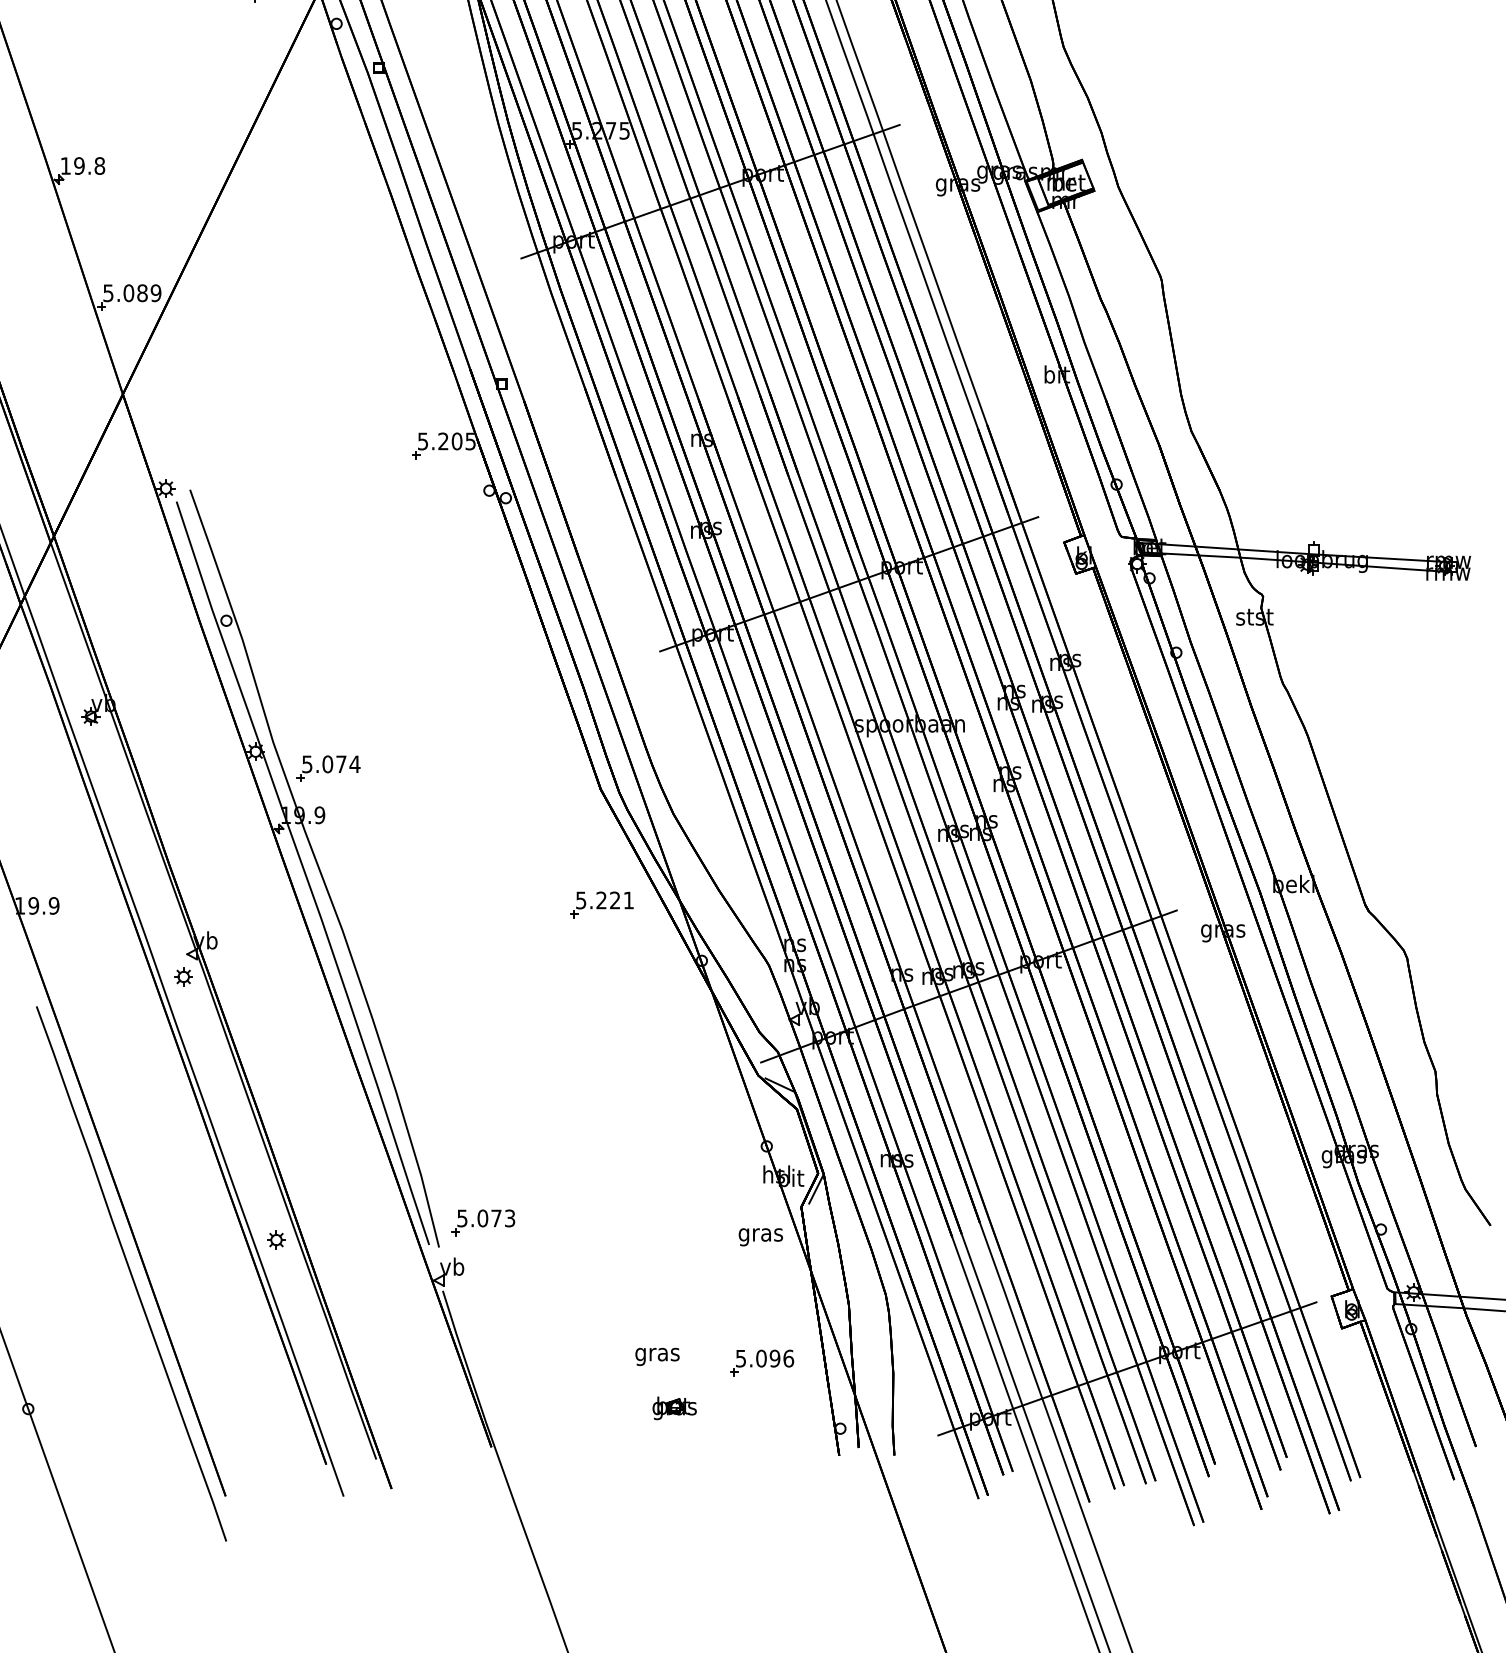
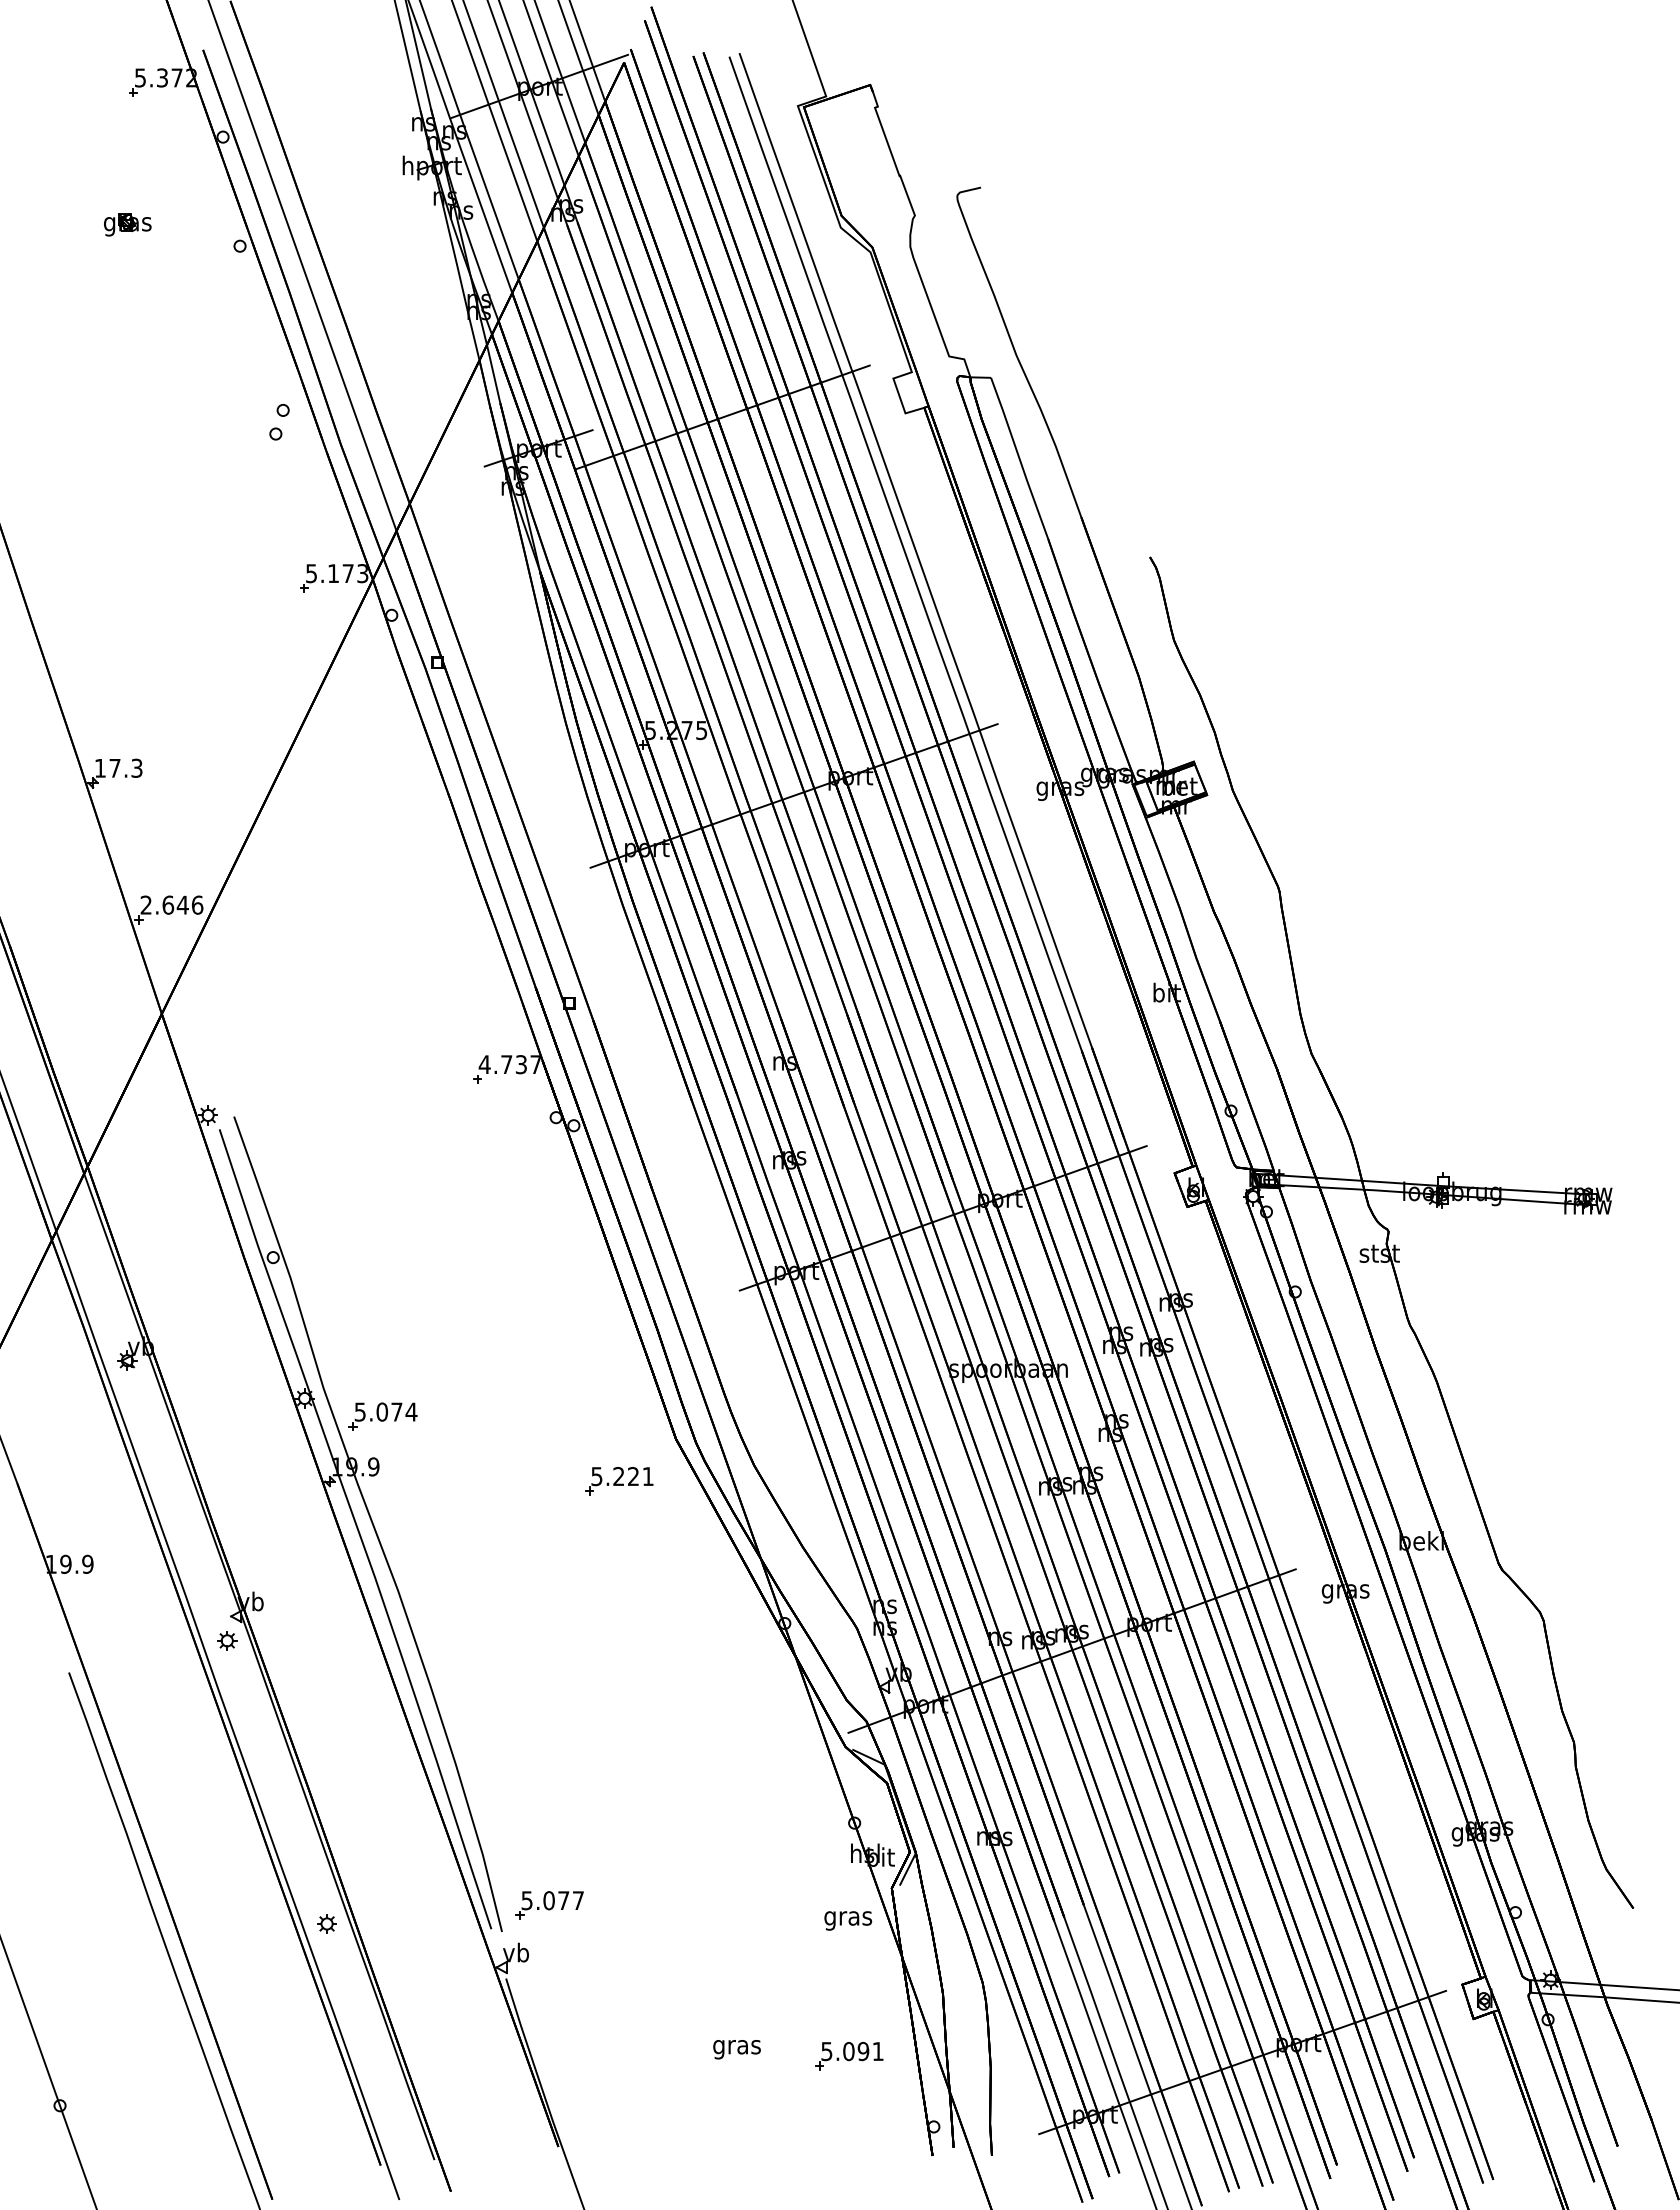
text: (89, 165) -> (125, 767), 19.8 -> 17.3
text: (131, 292) -> (171, 904), 5.089 -> 2.646
text: (446, 441) -> (509, 1064), 5.205 -> 4.737
part: (602, 905) -> (619, 1481), moved
text: (510, 1218) -> (578, 1900), 5.073 -> 5.077
text: (788, 1358) -> (877, 2051), 5.096 -> 5.091
part: (674, 1407) -> (755, 2104), removed

